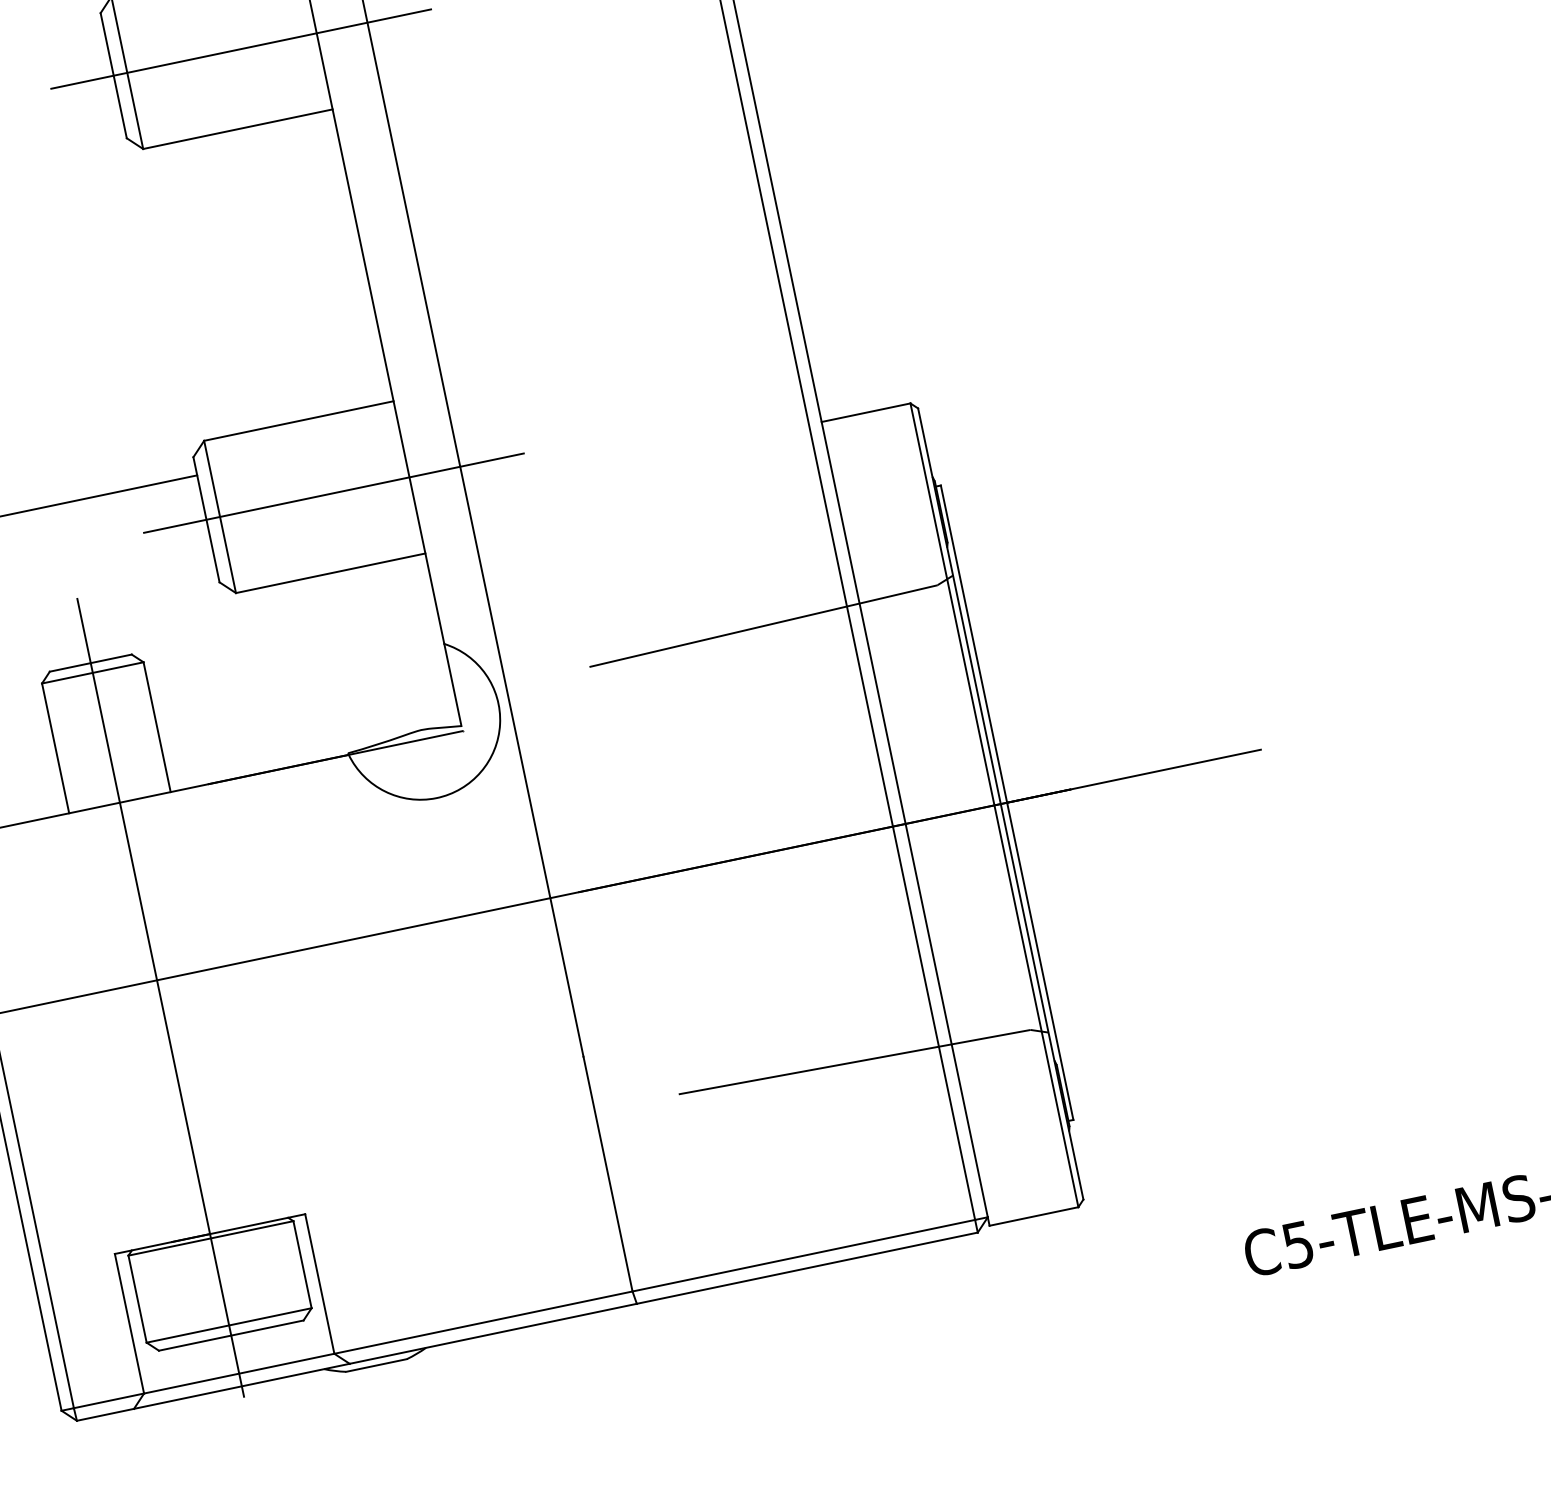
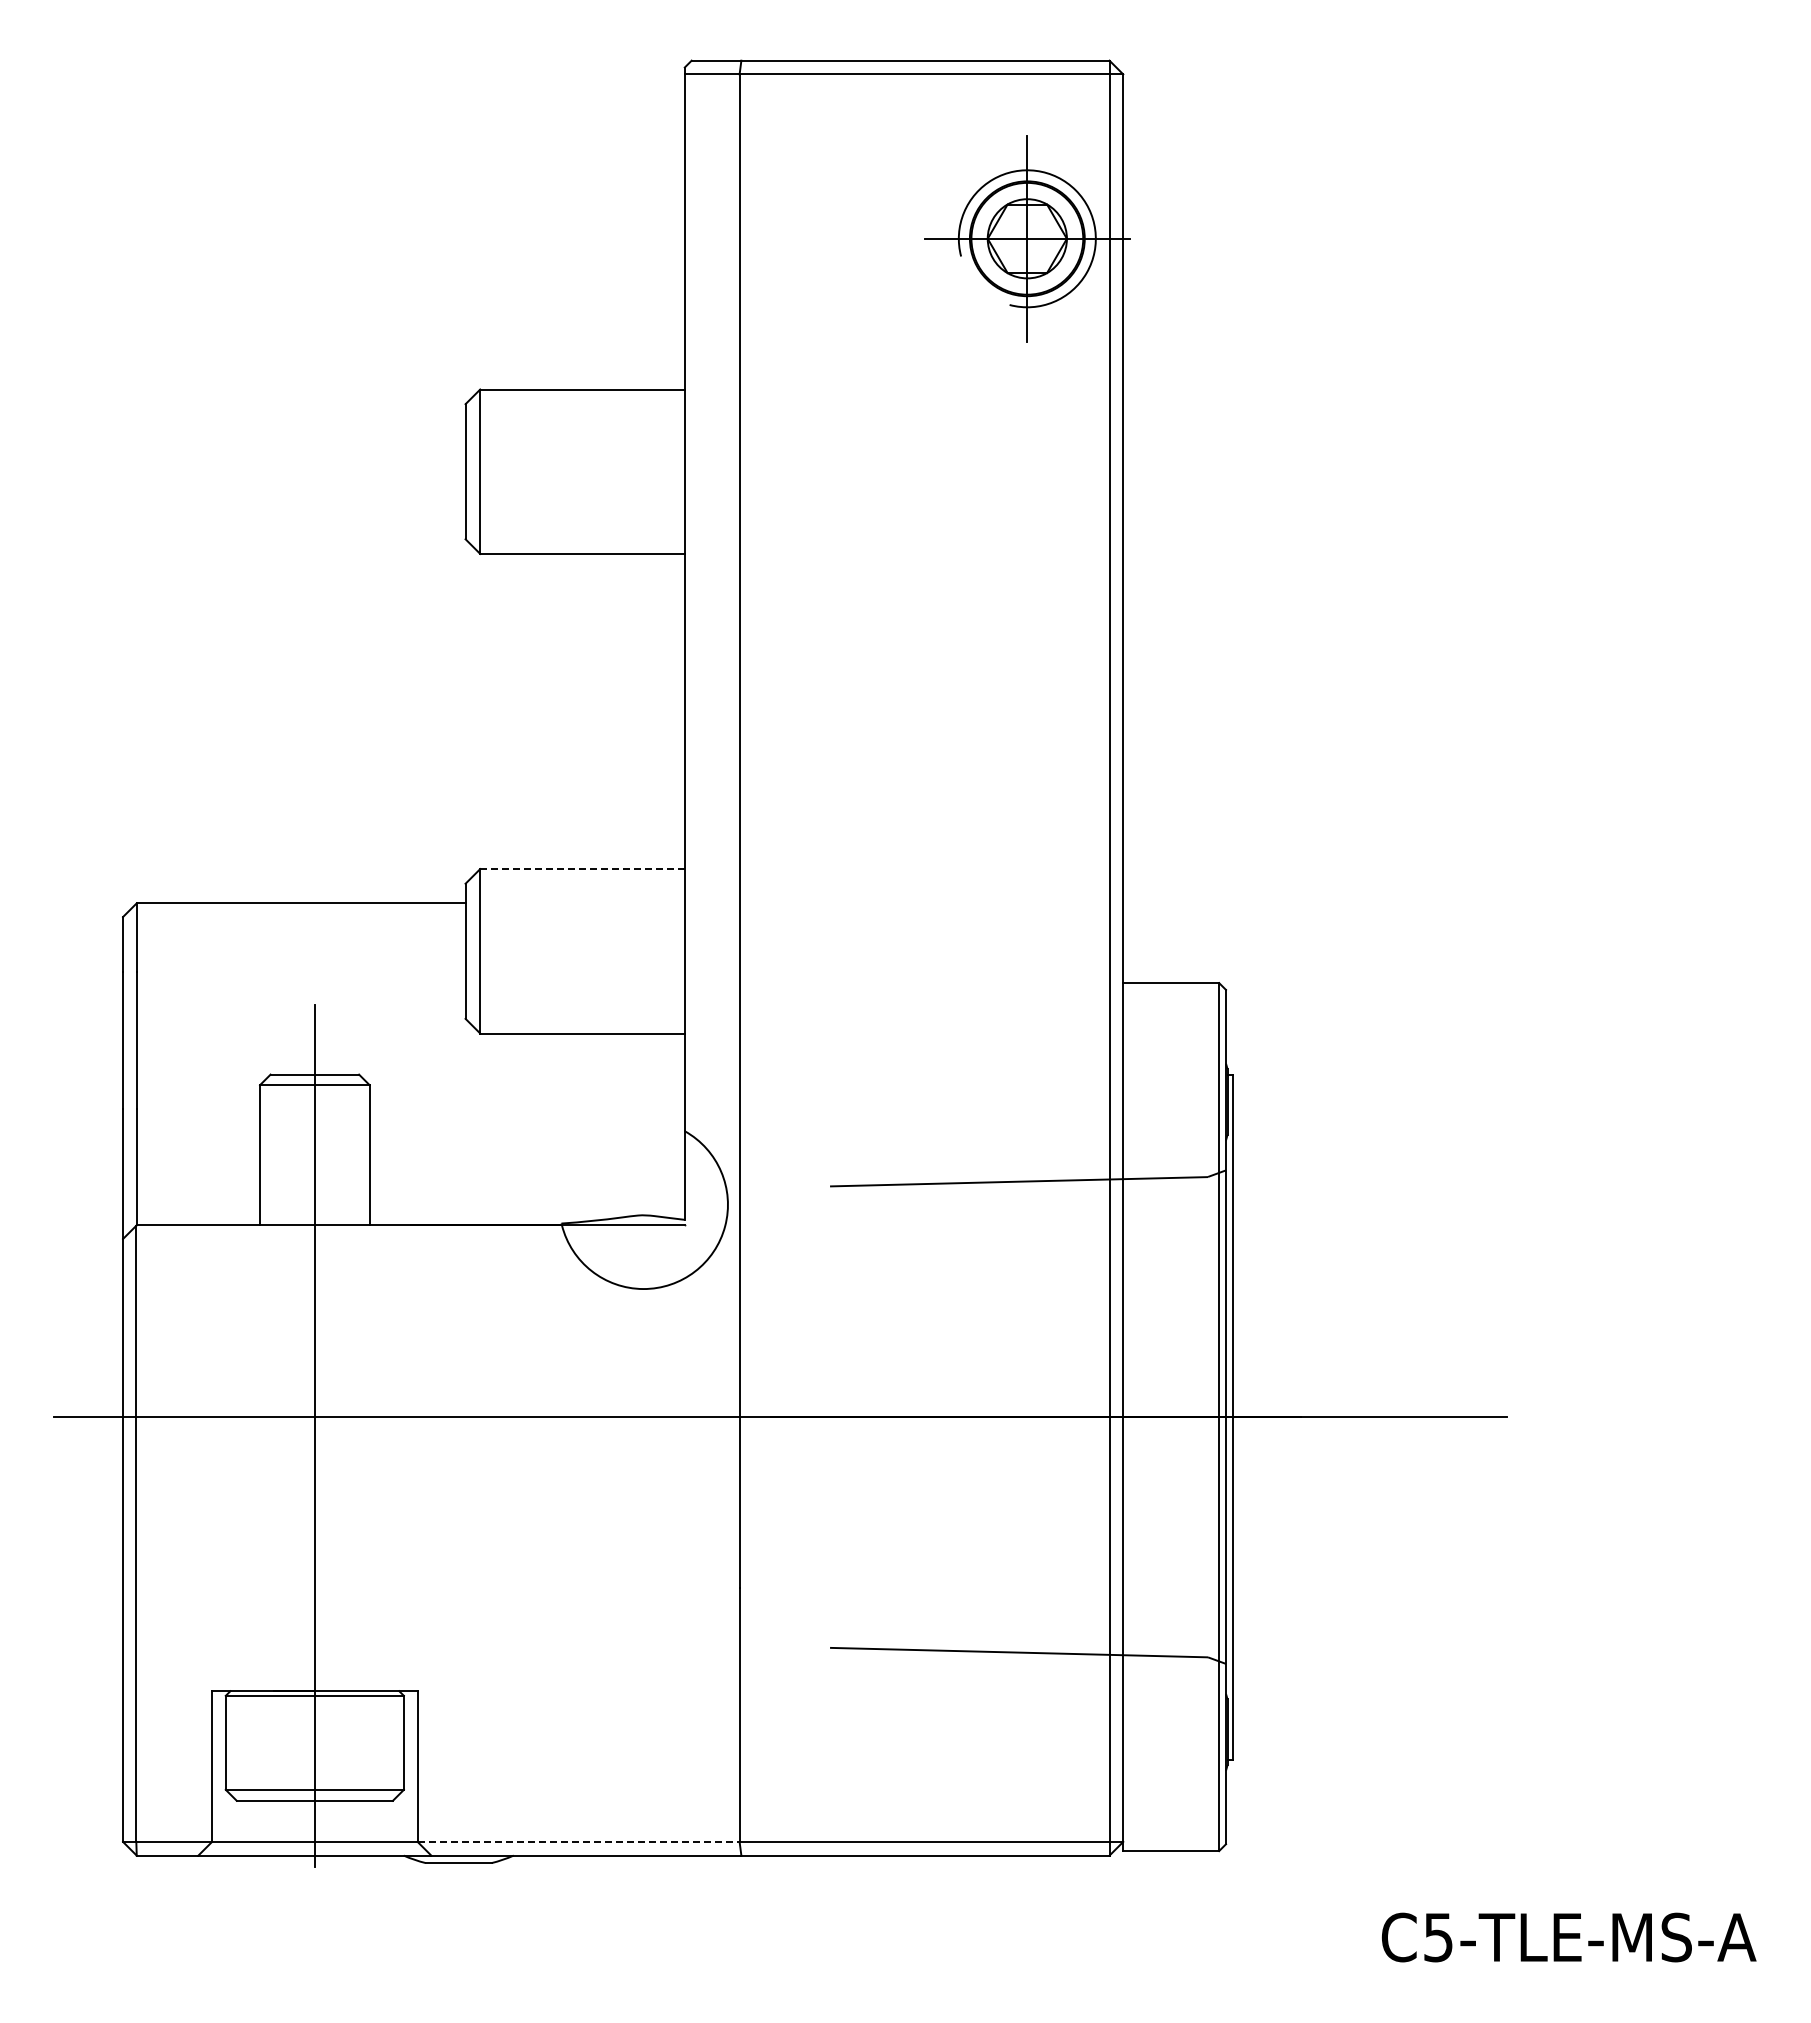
line: (241, 48) -> (603, 471), removed
line: (298, 421) -> (582, 869), solid -> dashed
line: (334, 493) -> (603, 951), removed
line: (483, 1322) -> (578, 1841), solid -> dashed

